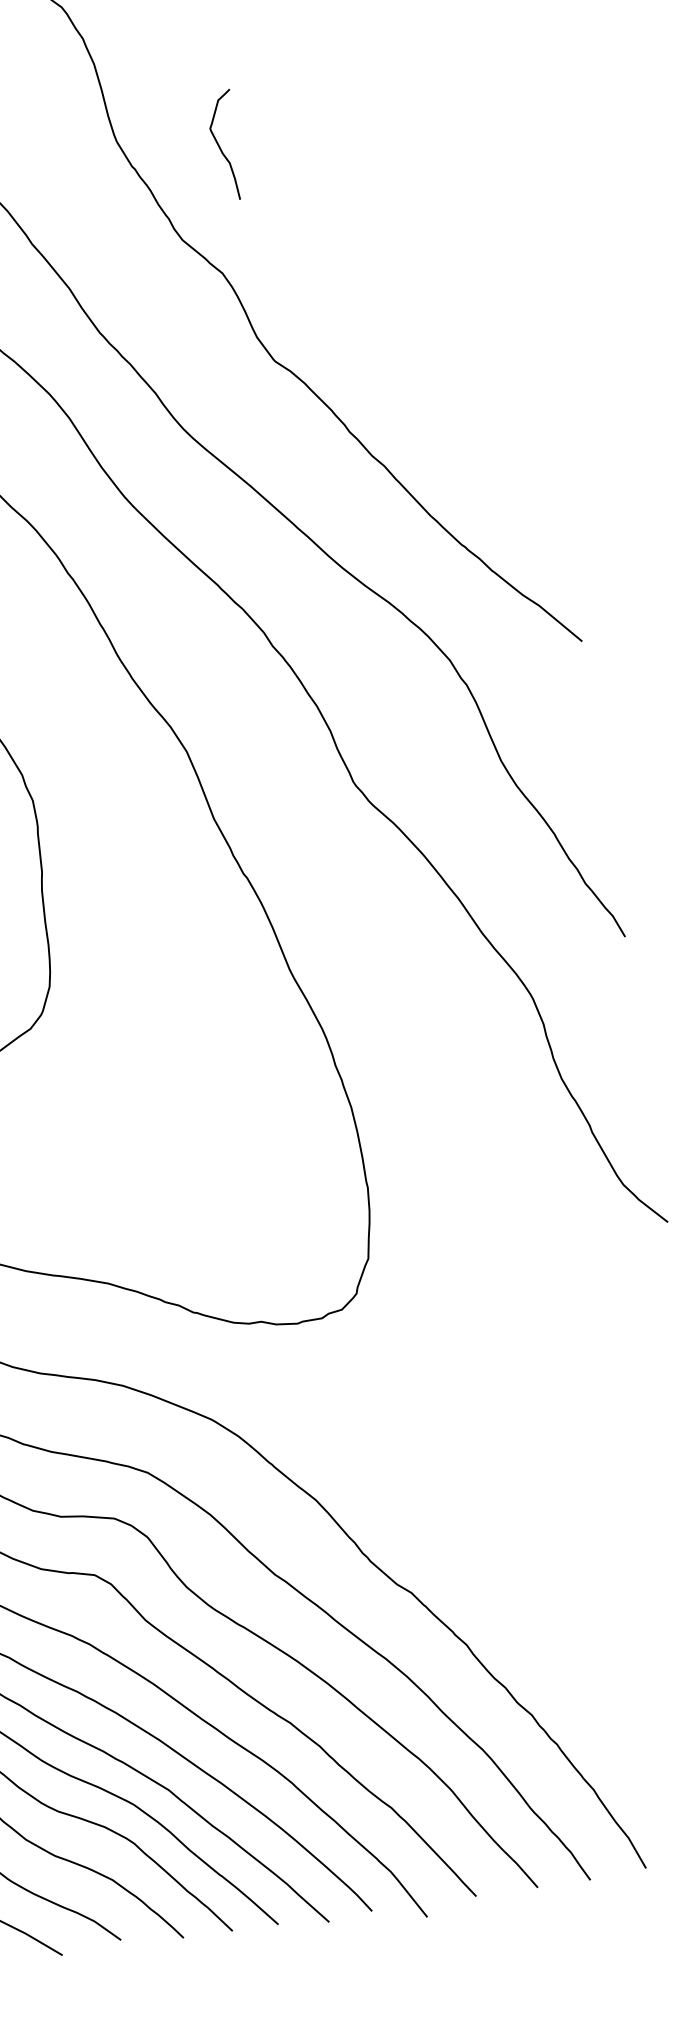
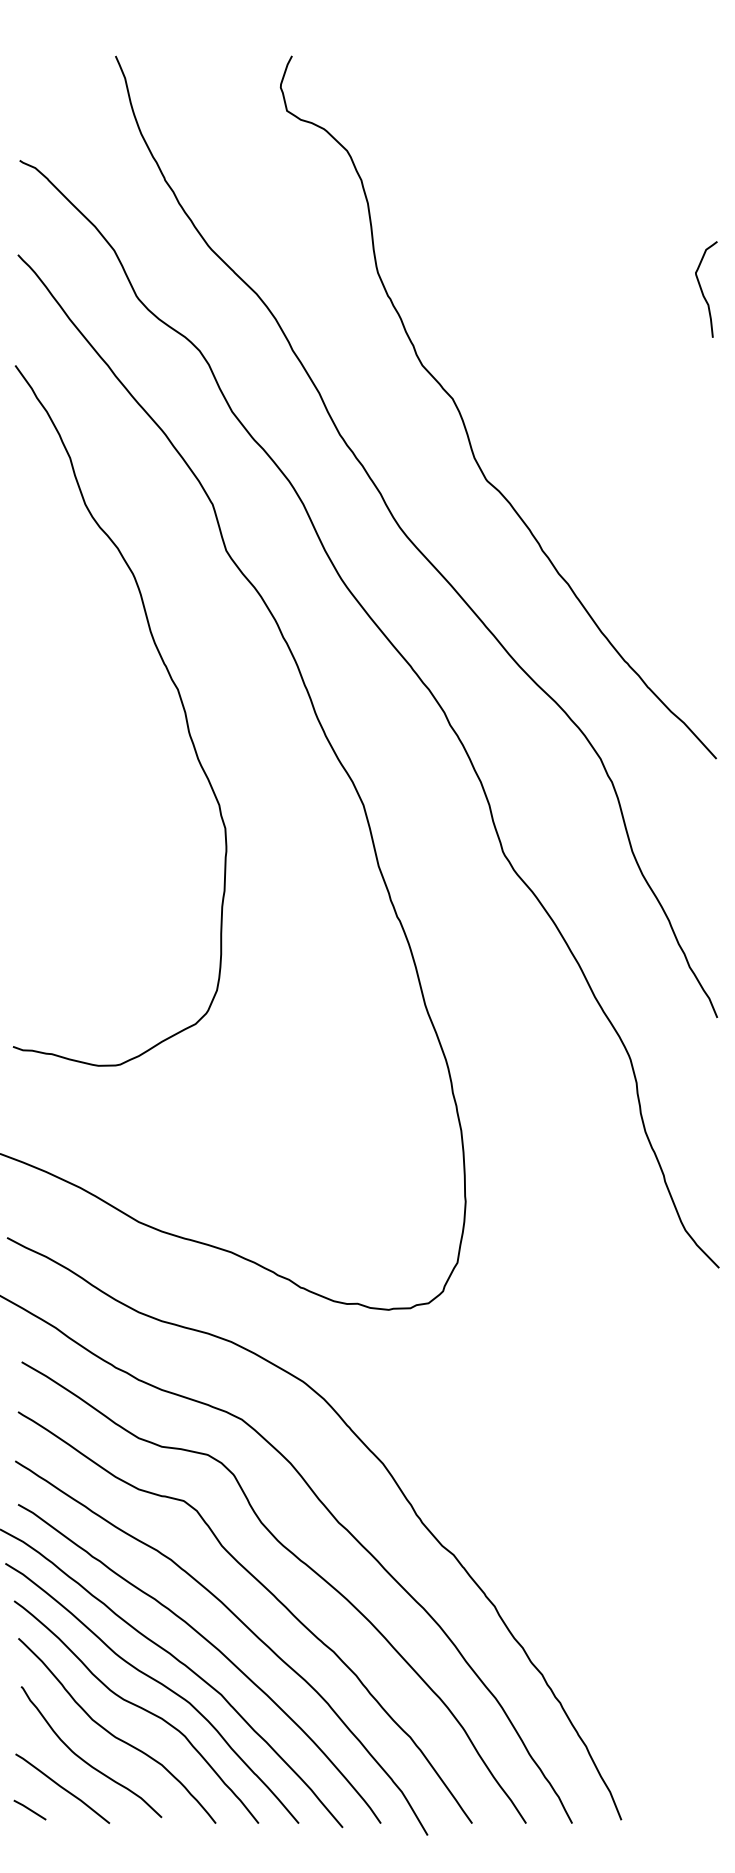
curve: (220, 146) -> (702, 289), moved

